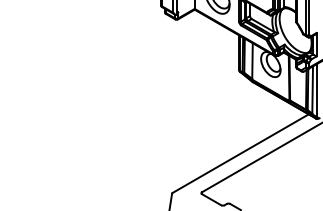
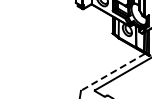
line: (241, 154) -> (113, 72), solid -> dashed

